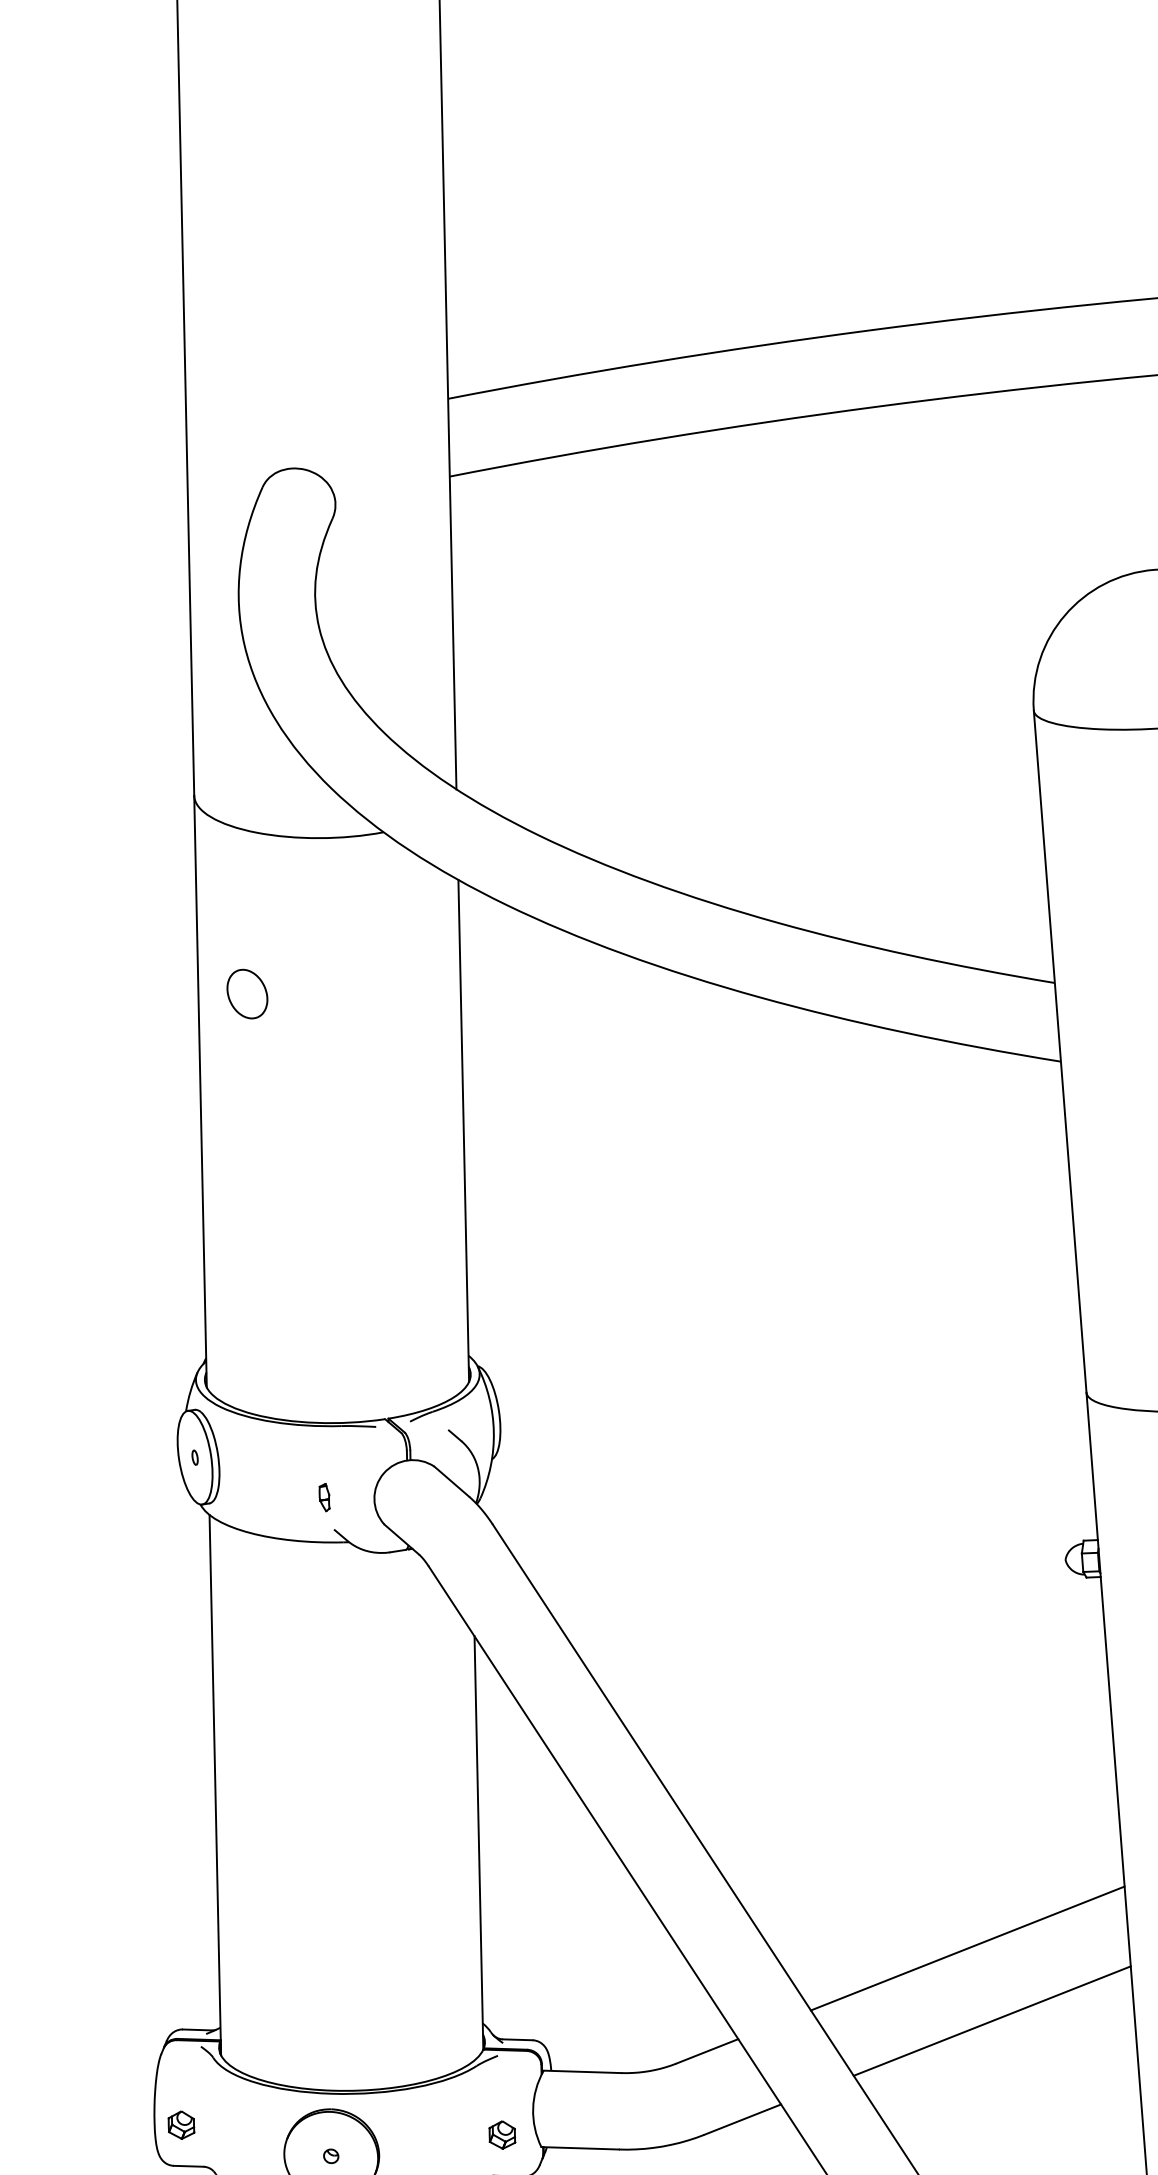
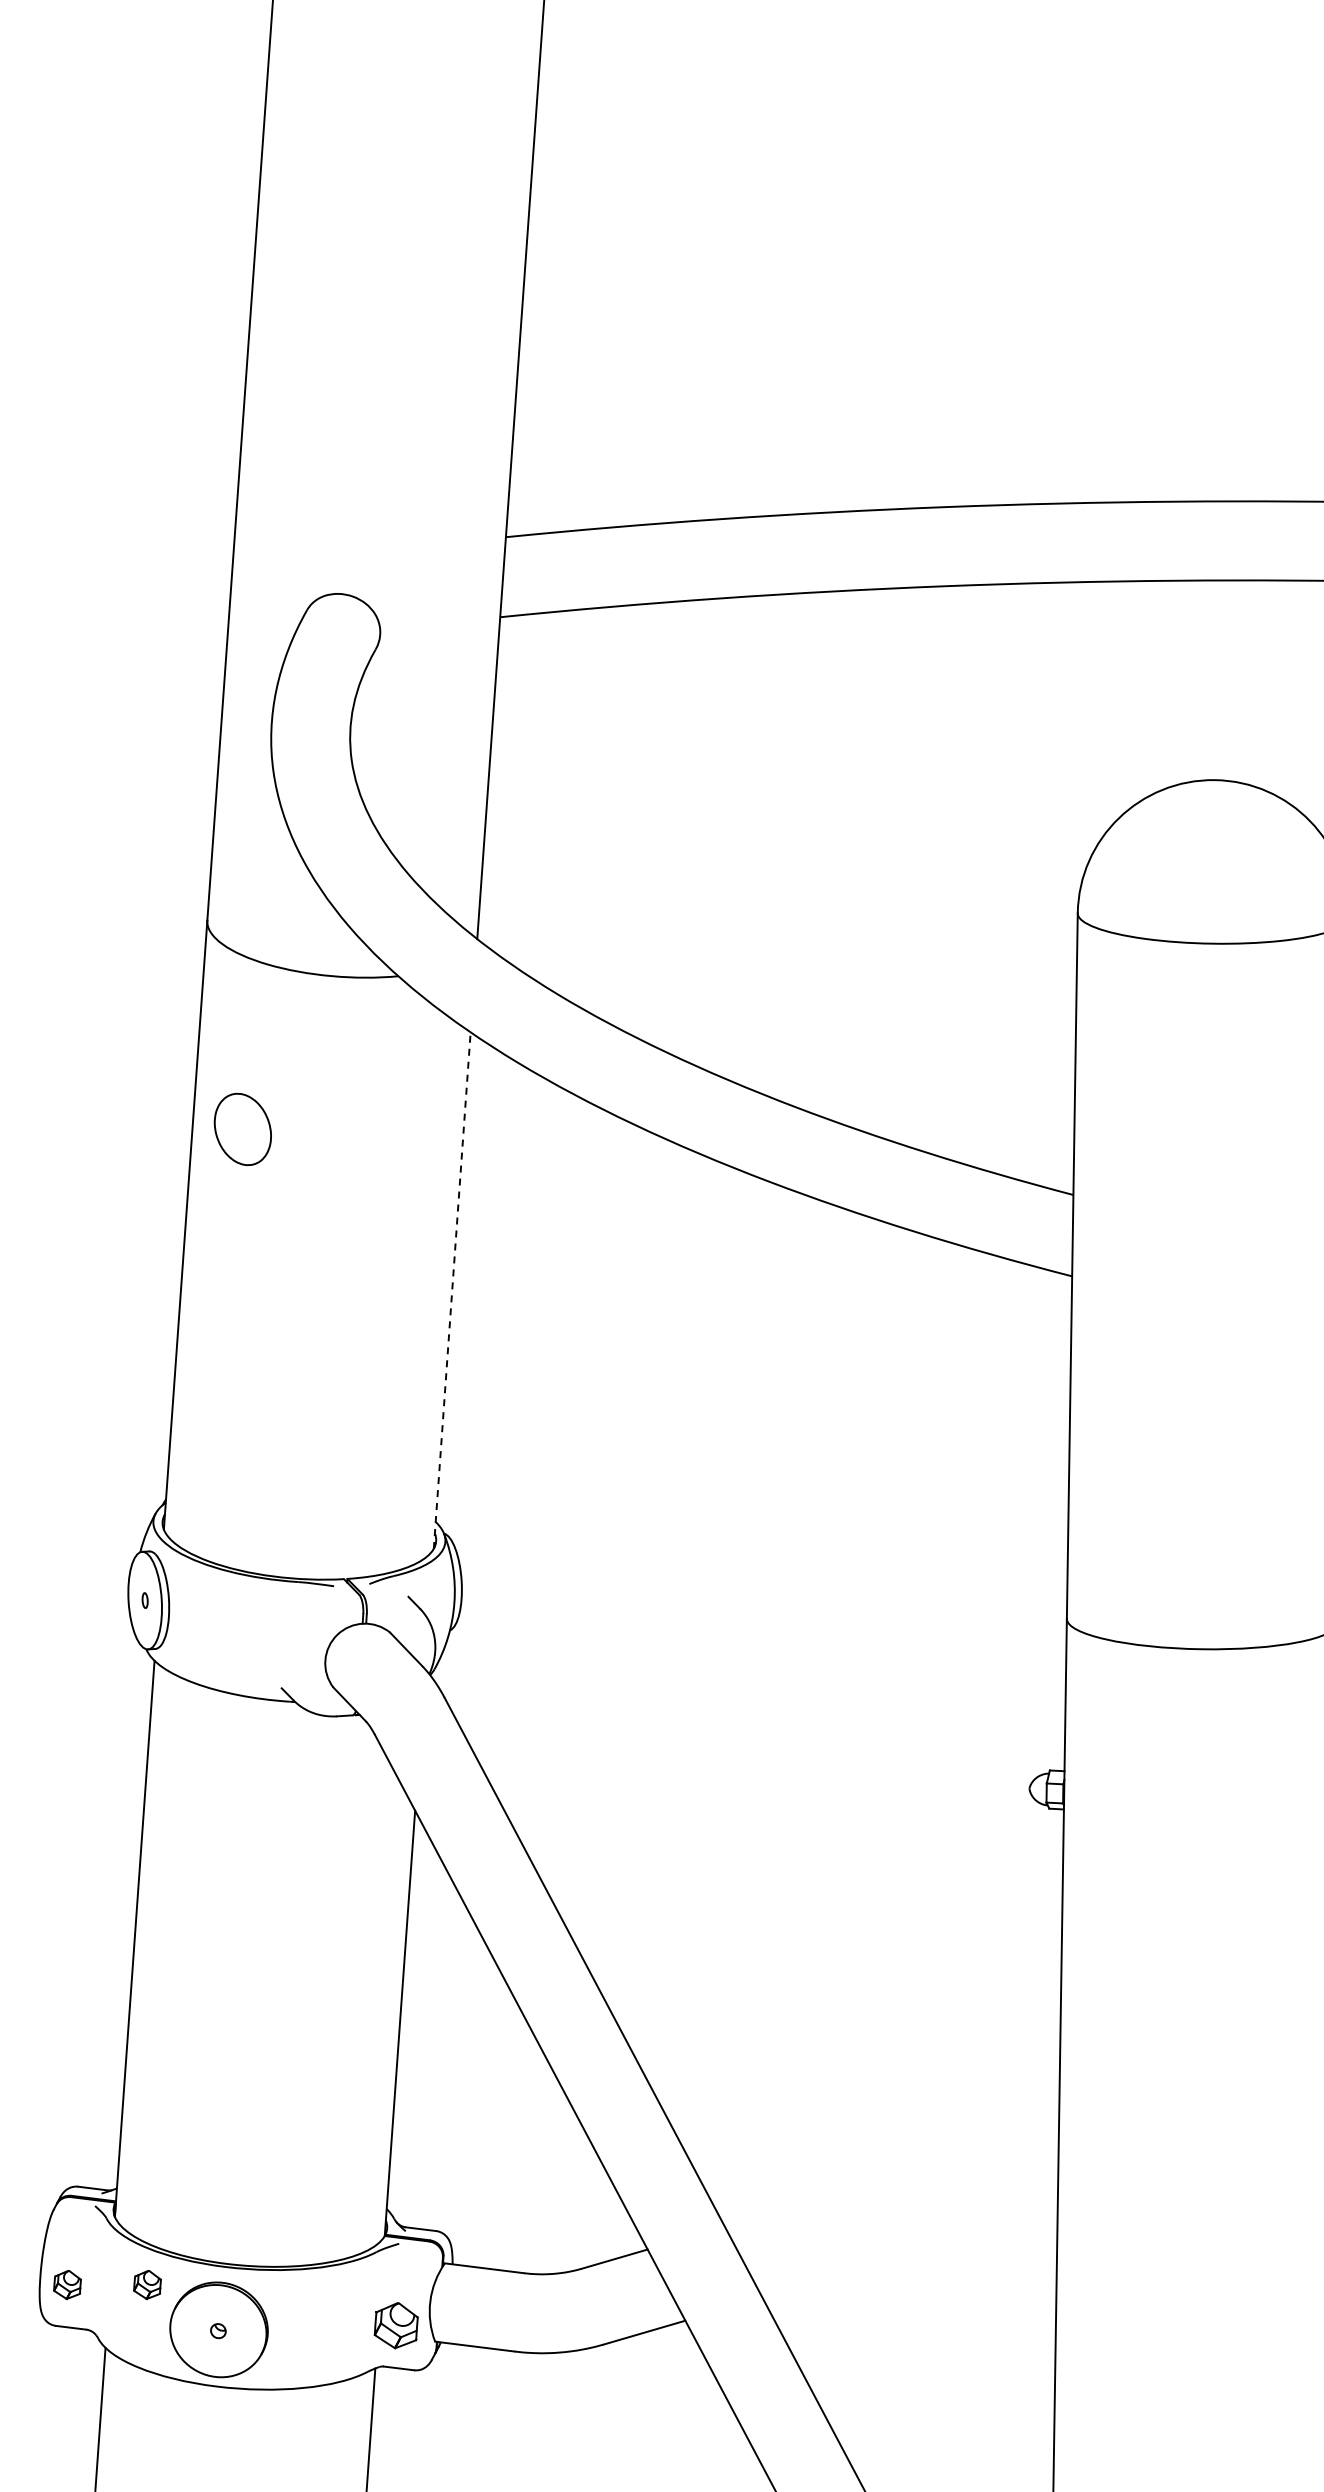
part: (247, 994) -> (243, 1129), size x1.4
line: (464, 1130) -> (452, 1290), solid -> dashed
part: (324, 1498) -> (274, 1654), removed
line: (967, 1947) -> (891, 2177), removed
line: (991, 2021) -> (909, 2255), removed
part: (258, 2118) -> (147, 2285), added
part: (501, 2135) -> (395, 2325), size x1.6

